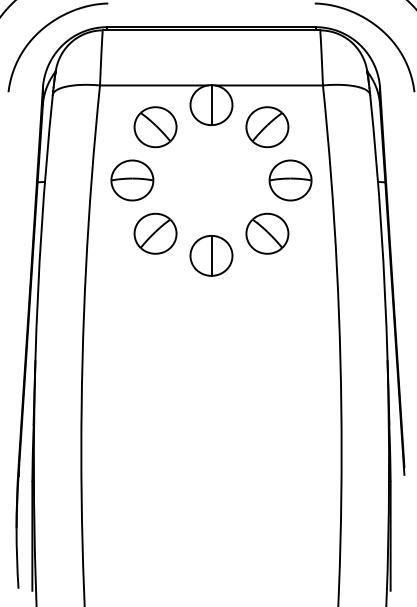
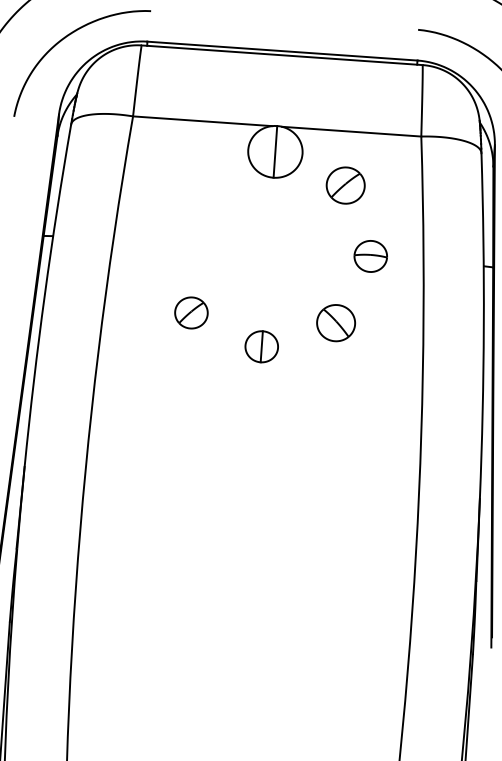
part: (155, 127) -> (201, 175), removed
part: (267, 127) -> (345, 185), size x0.7
part: (132, 180) -> (166, 242), removed
part: (290, 180) -> (370, 256), size x0.6
part: (155, 233) -> (191, 312), size x0.6
part: (267, 233) -> (336, 322), size x0.7
part: (211, 255) -> (261, 346), size x0.6

